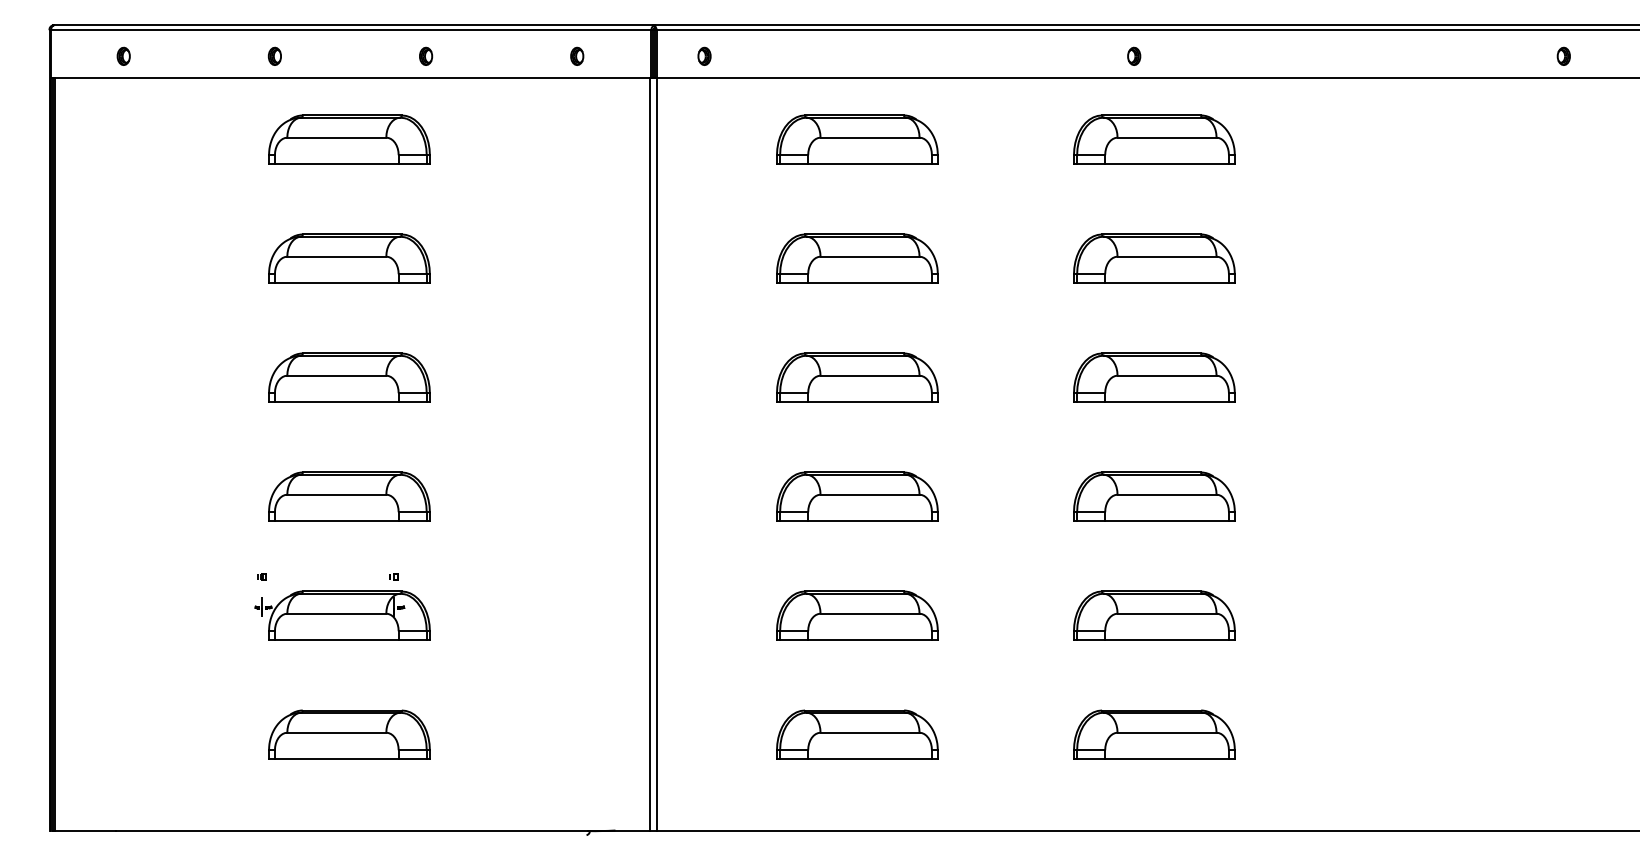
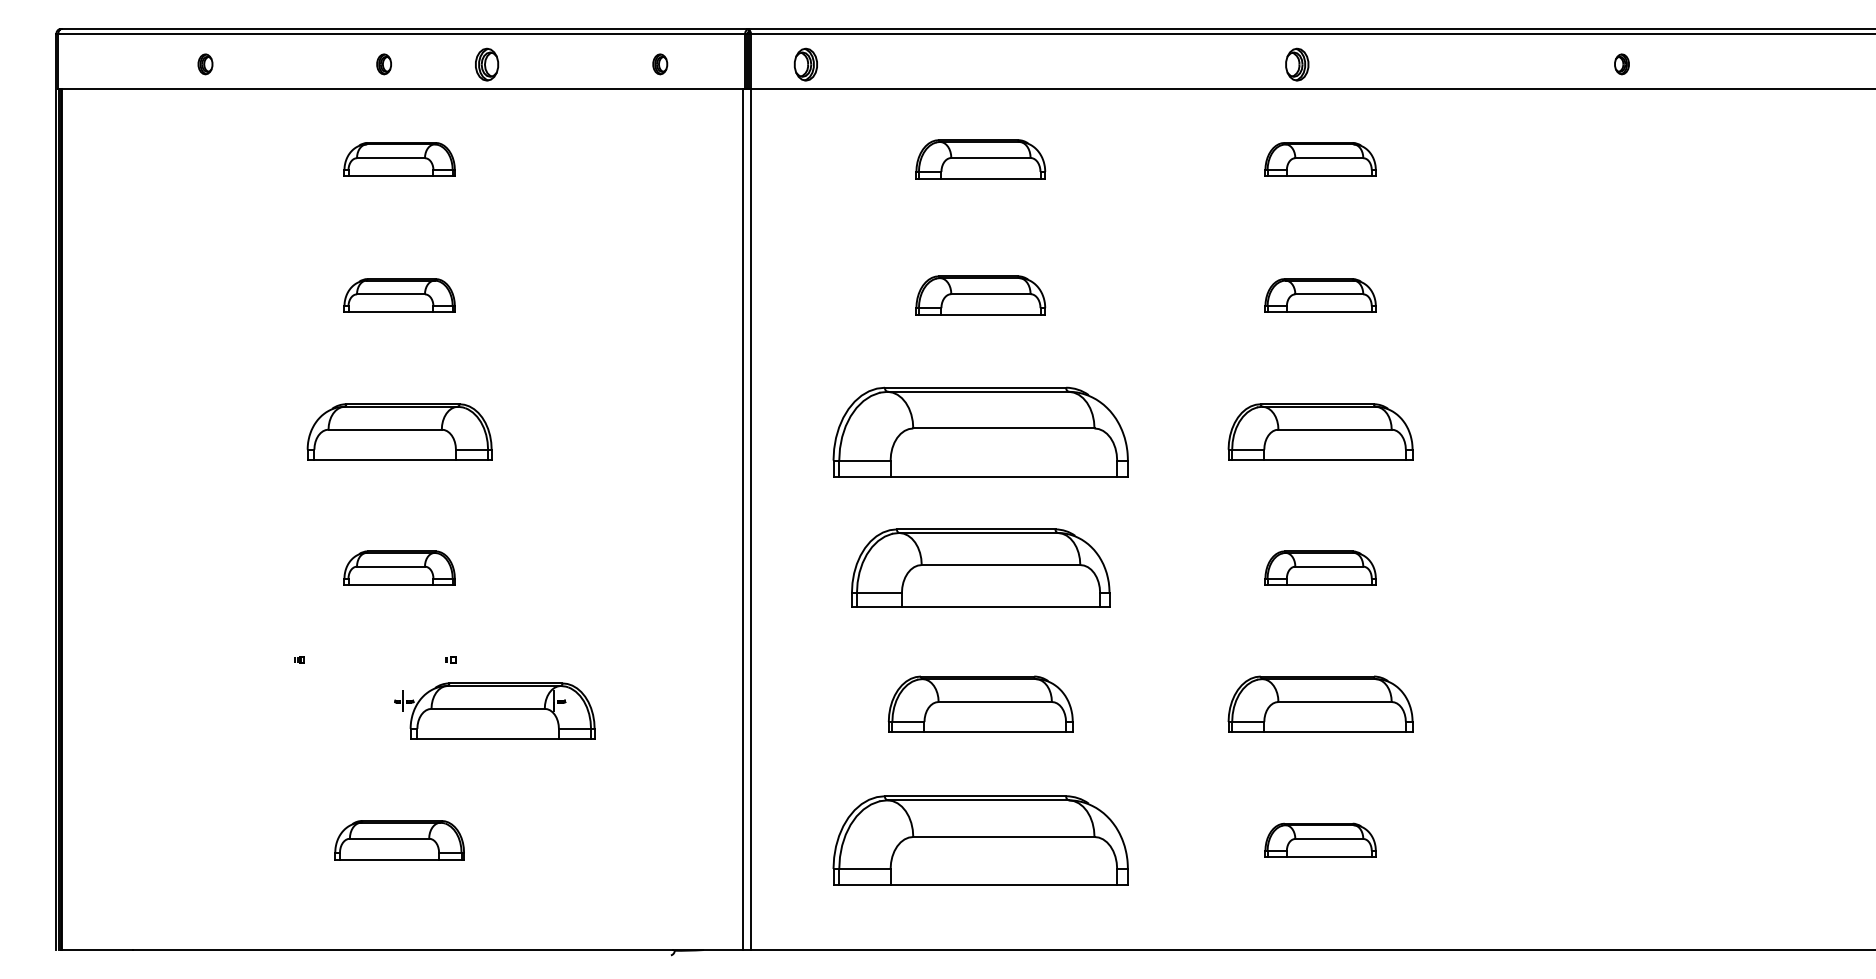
part: (123, 55) -> (205, 63), moved
part: (274, 55) -> (383, 63), moved
part: (426, 55) -> (487, 63), size x1.6
part: (704, 55) -> (805, 63), size x1.6
part: (1134, 55) -> (1297, 63), size x1.6
part: (1563, 55) -> (1621, 63), moved
part: (349, 139) -> (399, 159), size x0.6
part: (857, 139) -> (980, 159), size x0.7
part: (1154, 139) -> (1320, 159), size x0.6
part: (349, 258) -> (399, 295), size x0.6
part: (857, 258) -> (980, 295), size x0.7
part: (1154, 258) -> (1320, 295), size x0.6
part: (857, 377) -> (980, 431), size x1.6
part: (349, 496) -> (399, 567), size x0.6
part: (857, 496) -> (980, 567), size x1.4
part: (1154, 496) -> (1320, 567), size x0.6
part: (342, 615) -> (494, 710), moved
part: (349, 734) -> (399, 840), size x0.7
part: (857, 734) -> (980, 840), size x1.6
part: (1154, 734) -> (1320, 840), size x0.6

